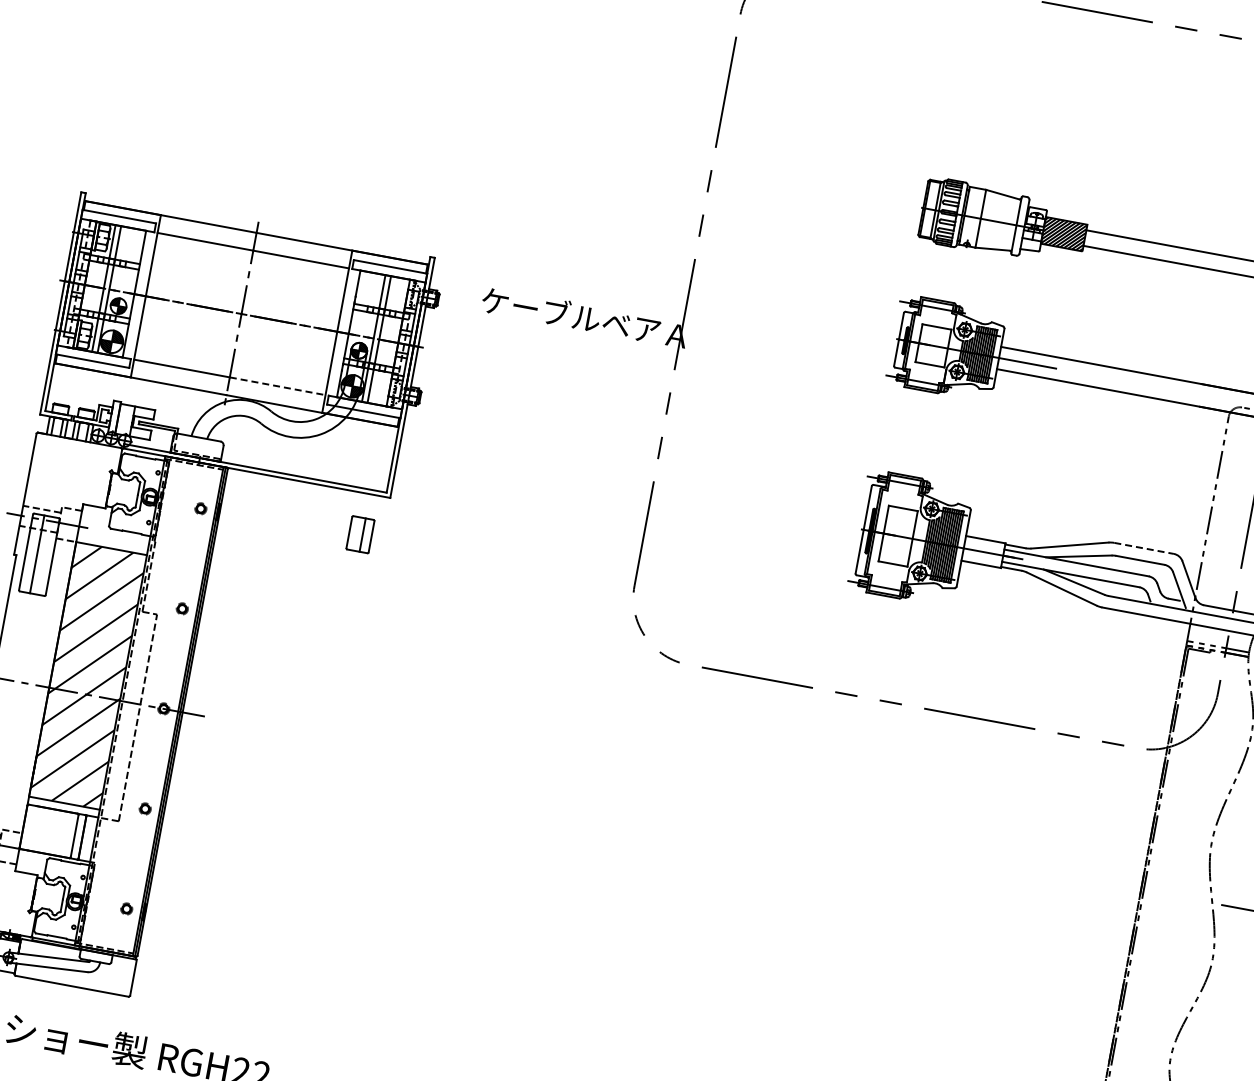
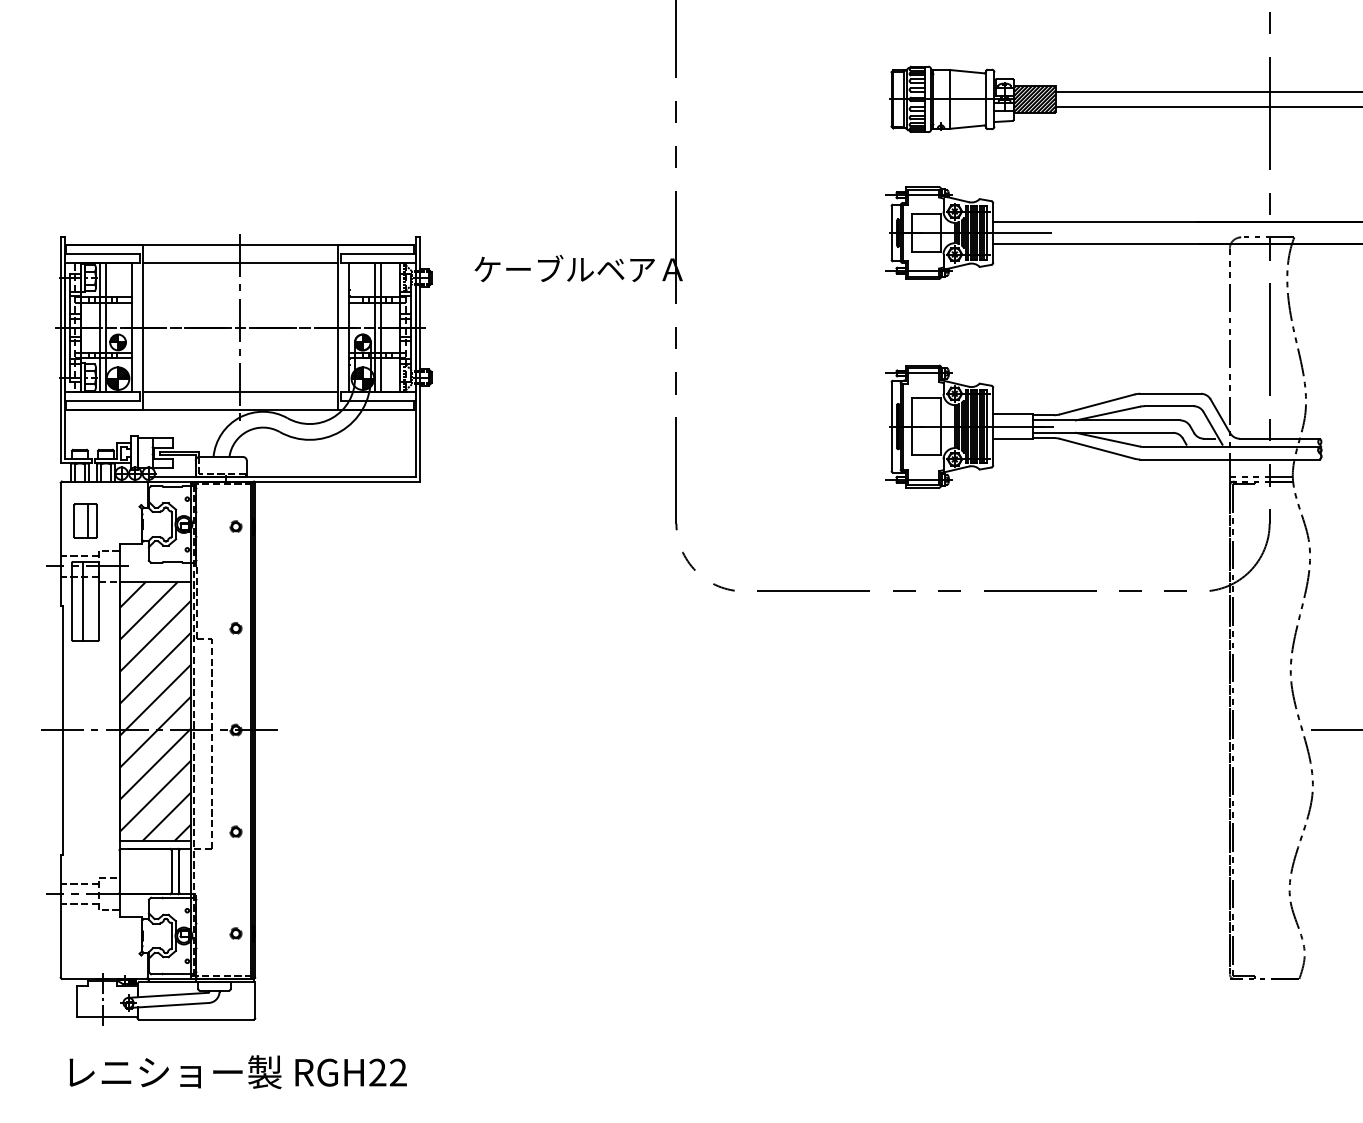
line: (277, 386) -> (289, 392), dashed -> solid
part: (360, 534) -> (85, 520), moved
line: (1145, 548) -> (1171, 393), dashed -> solid

